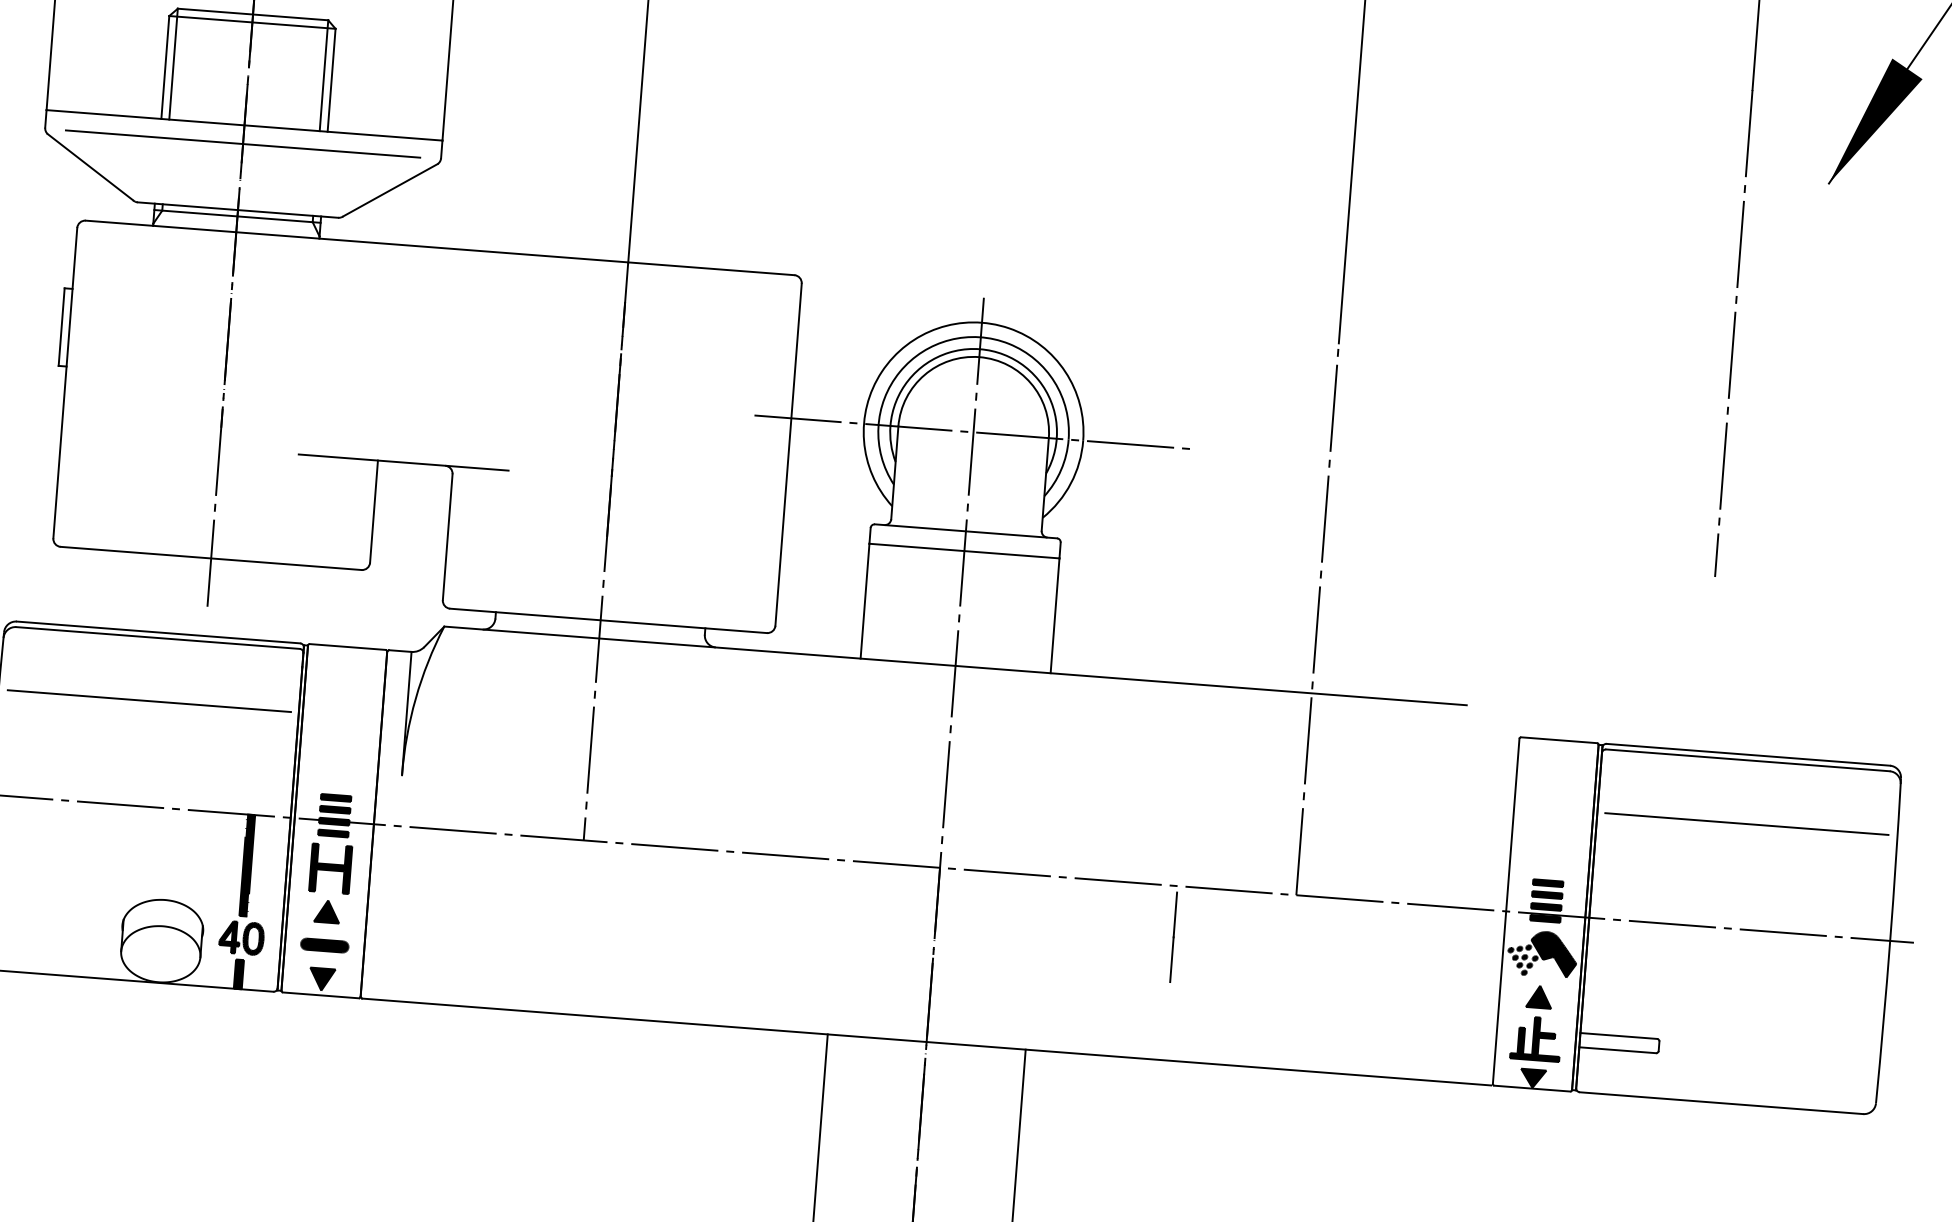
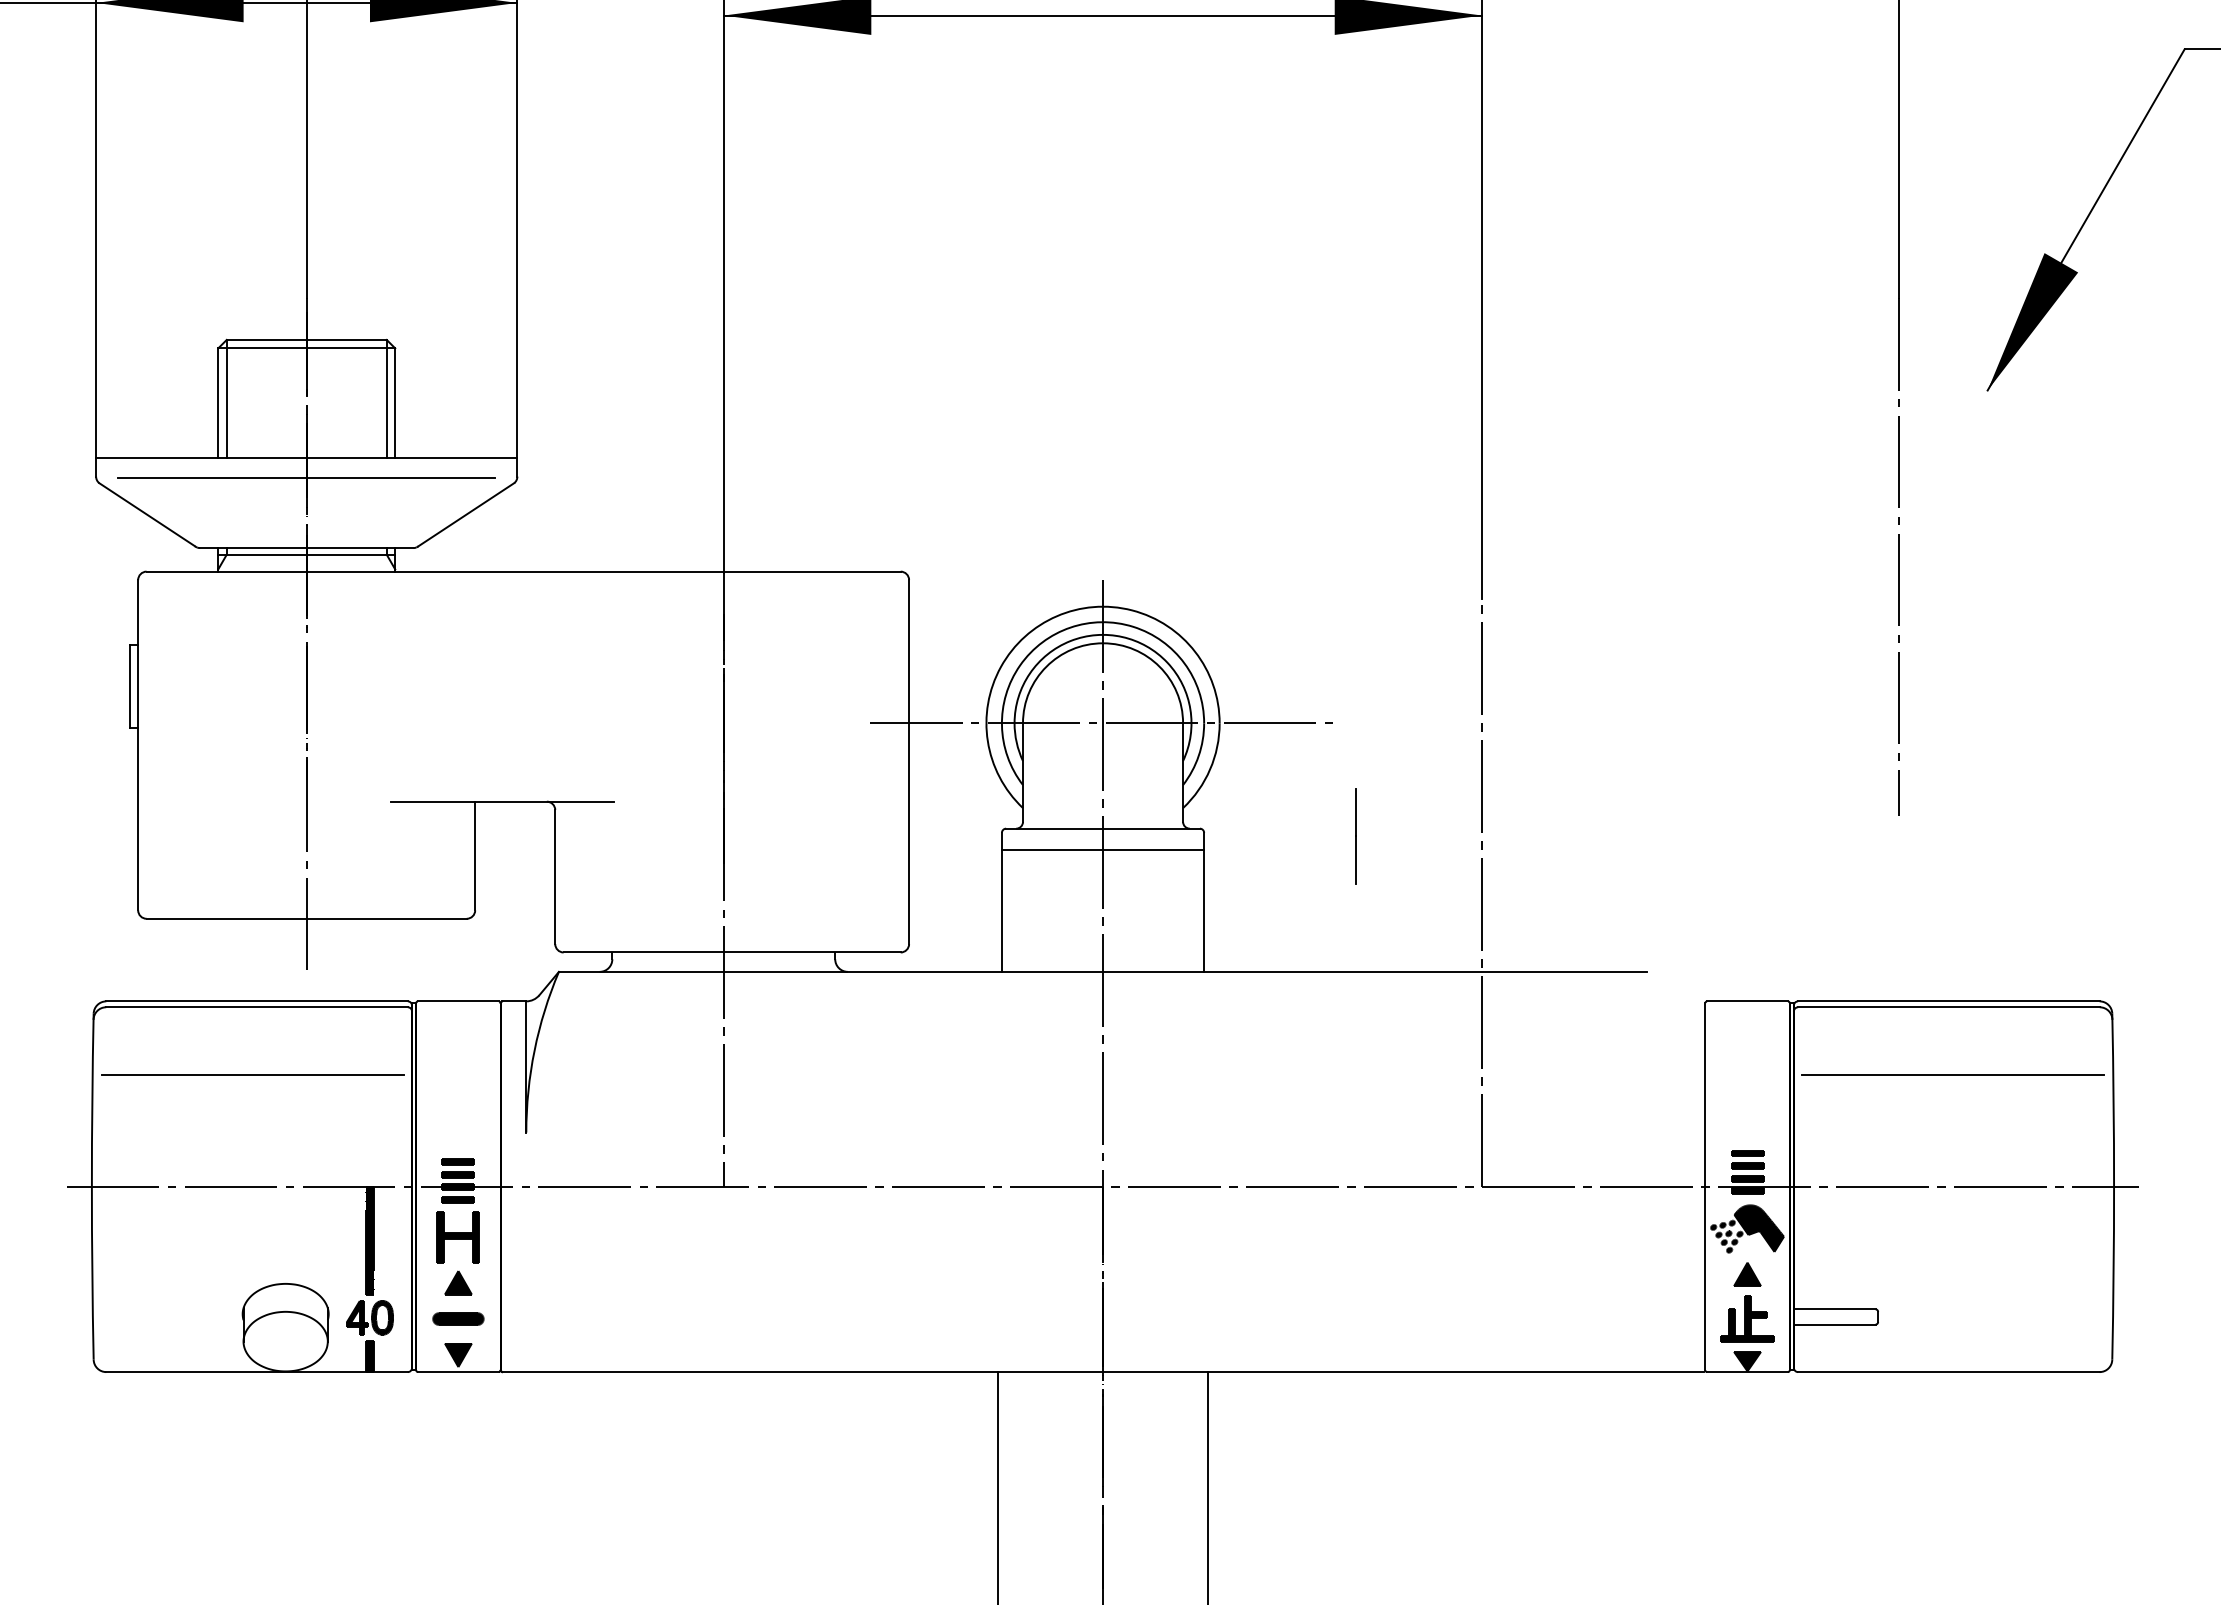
line: (1173, 937) -> (1355, 836), moved

